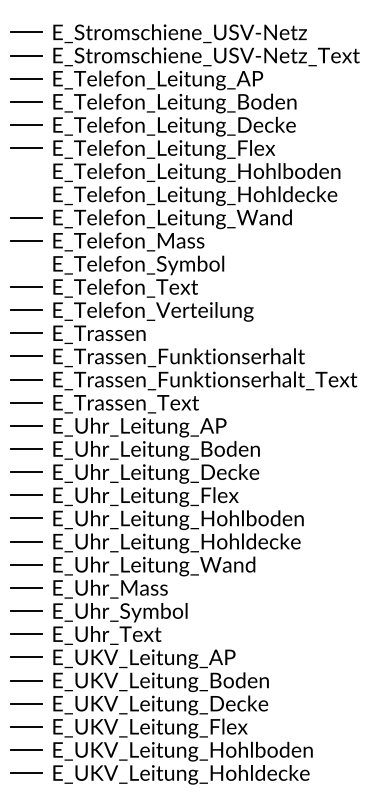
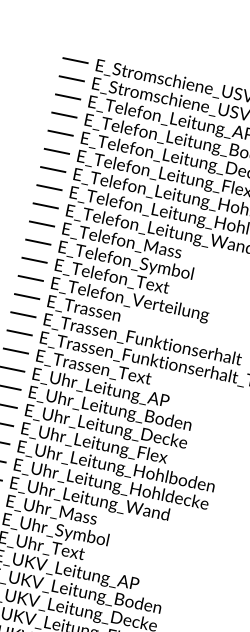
line: (26, 171) -> (53, 169), added
line: (26, 194) -> (49, 187), added
line: (26, 263) -> (38, 241), added

